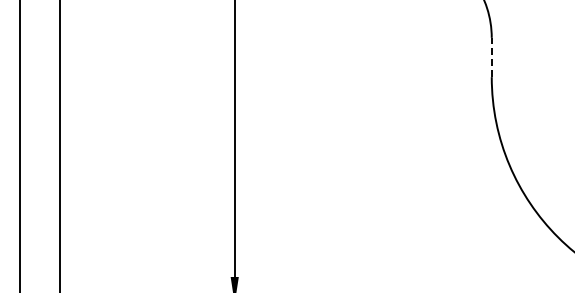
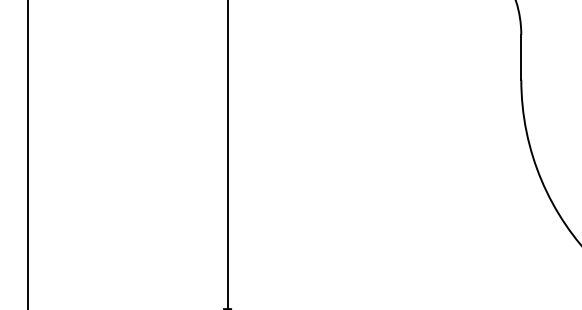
line: (491, 57) -> (521, 57), dashed -> solid

